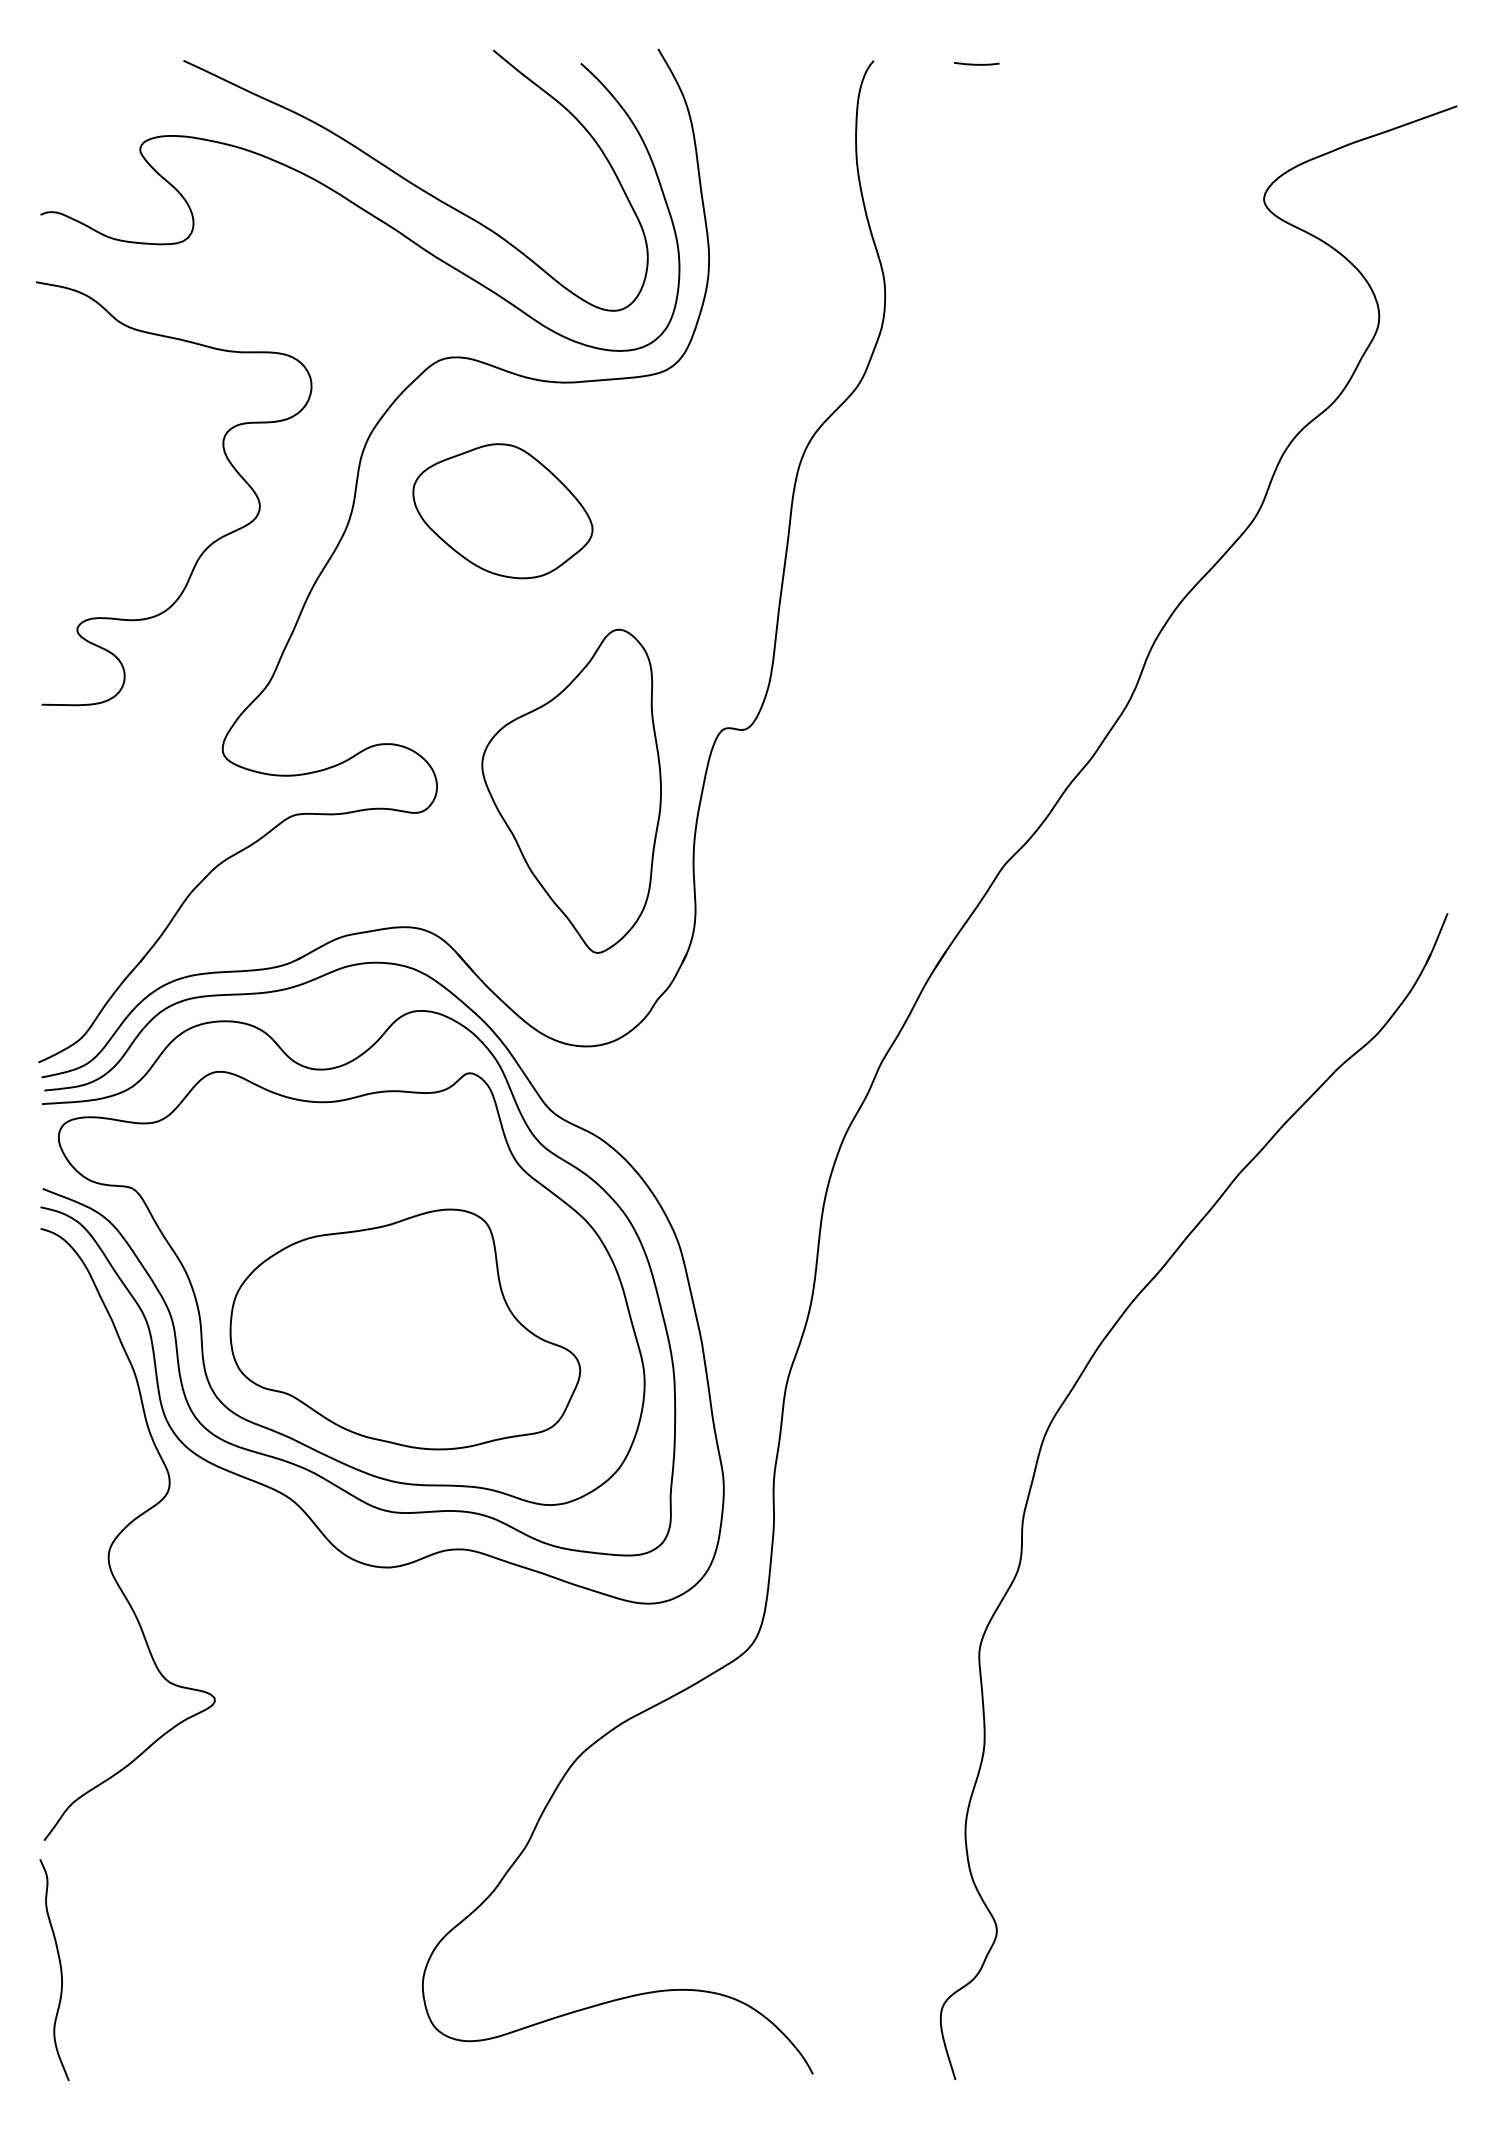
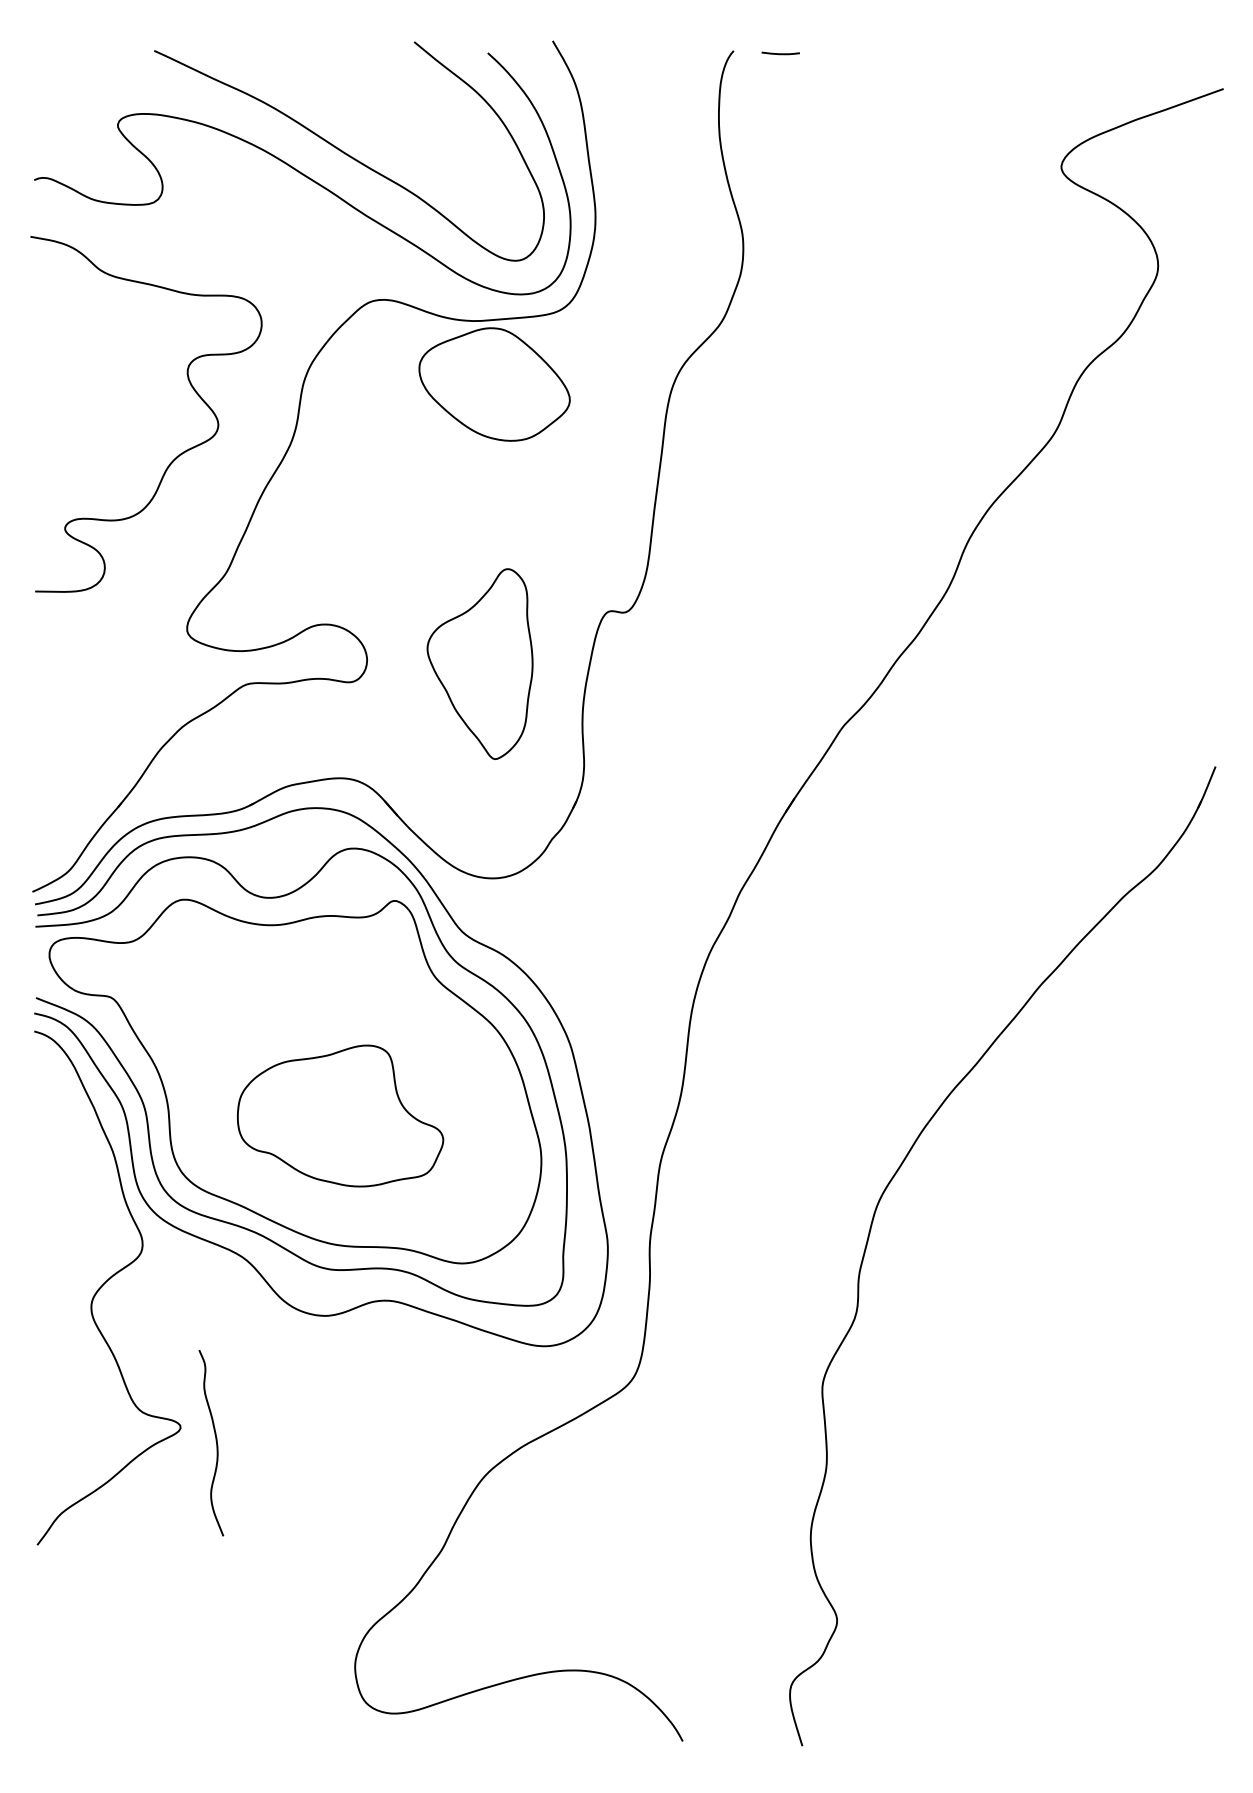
line: (976, 63) -> (780, 53), moved
part: (502, 511) -> (494, 384), moved
part: (571, 790) -> (479, 663), size x0.7
part: (405, 1329) -> (340, 1116), size x0.7
curve: (60, 1970) -> (216, 1443), moved

